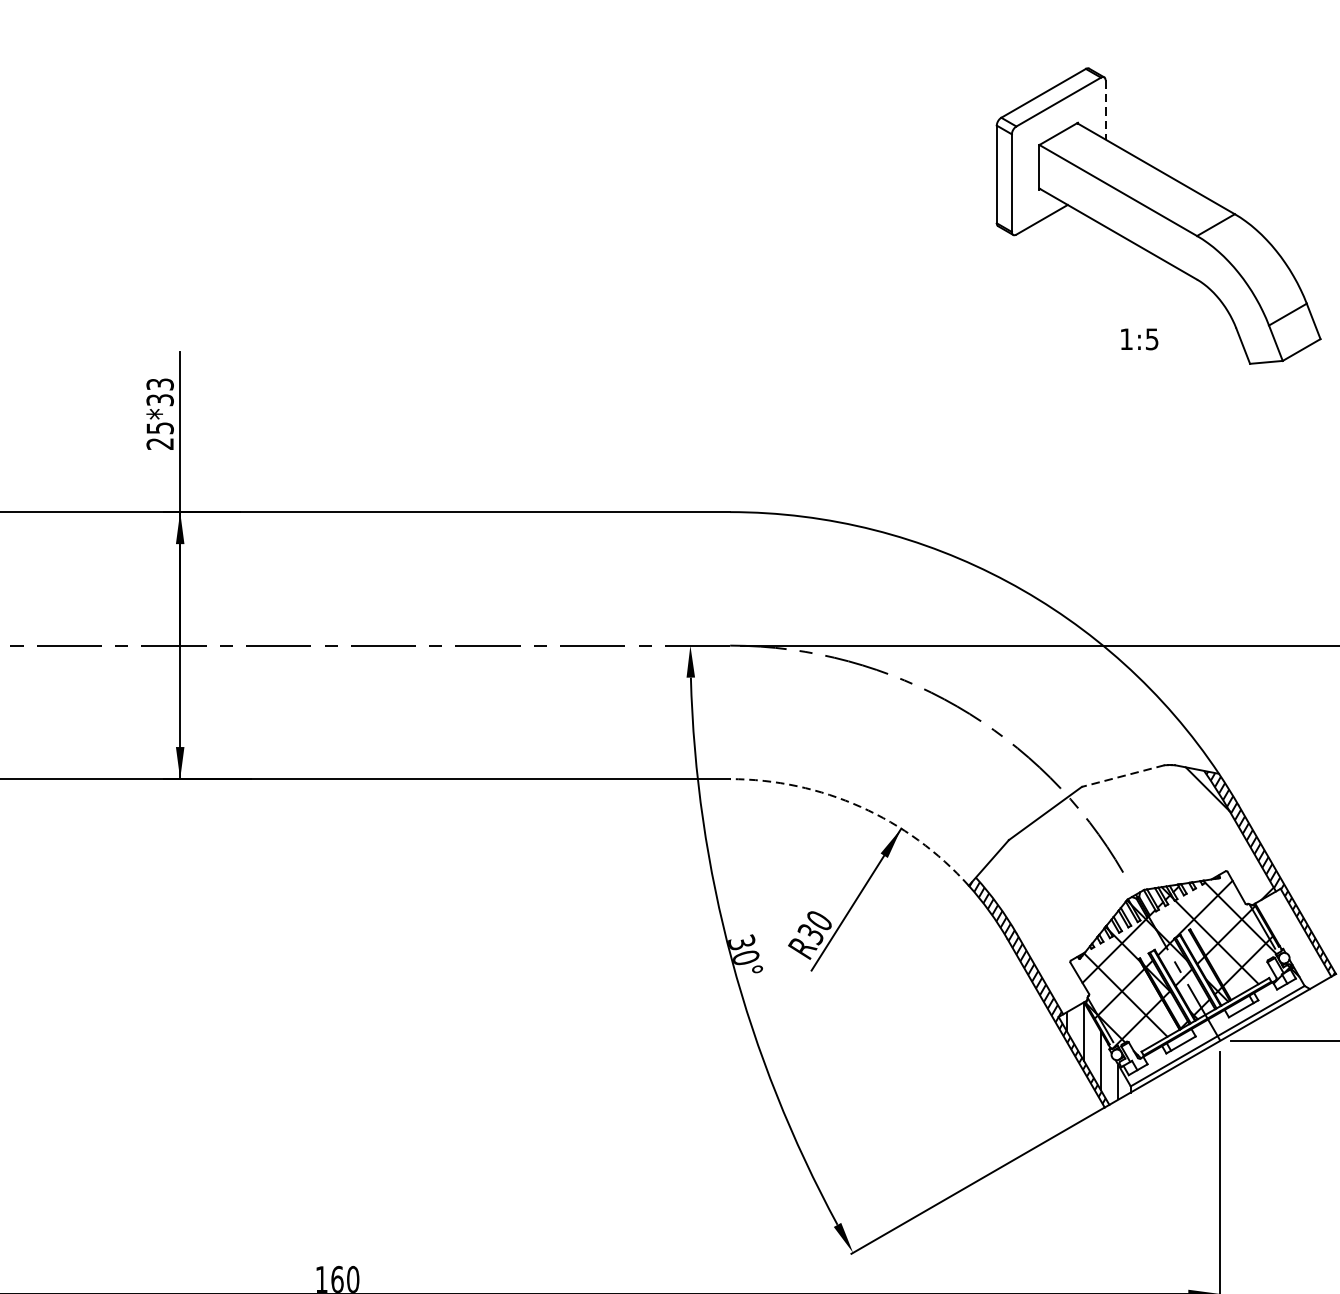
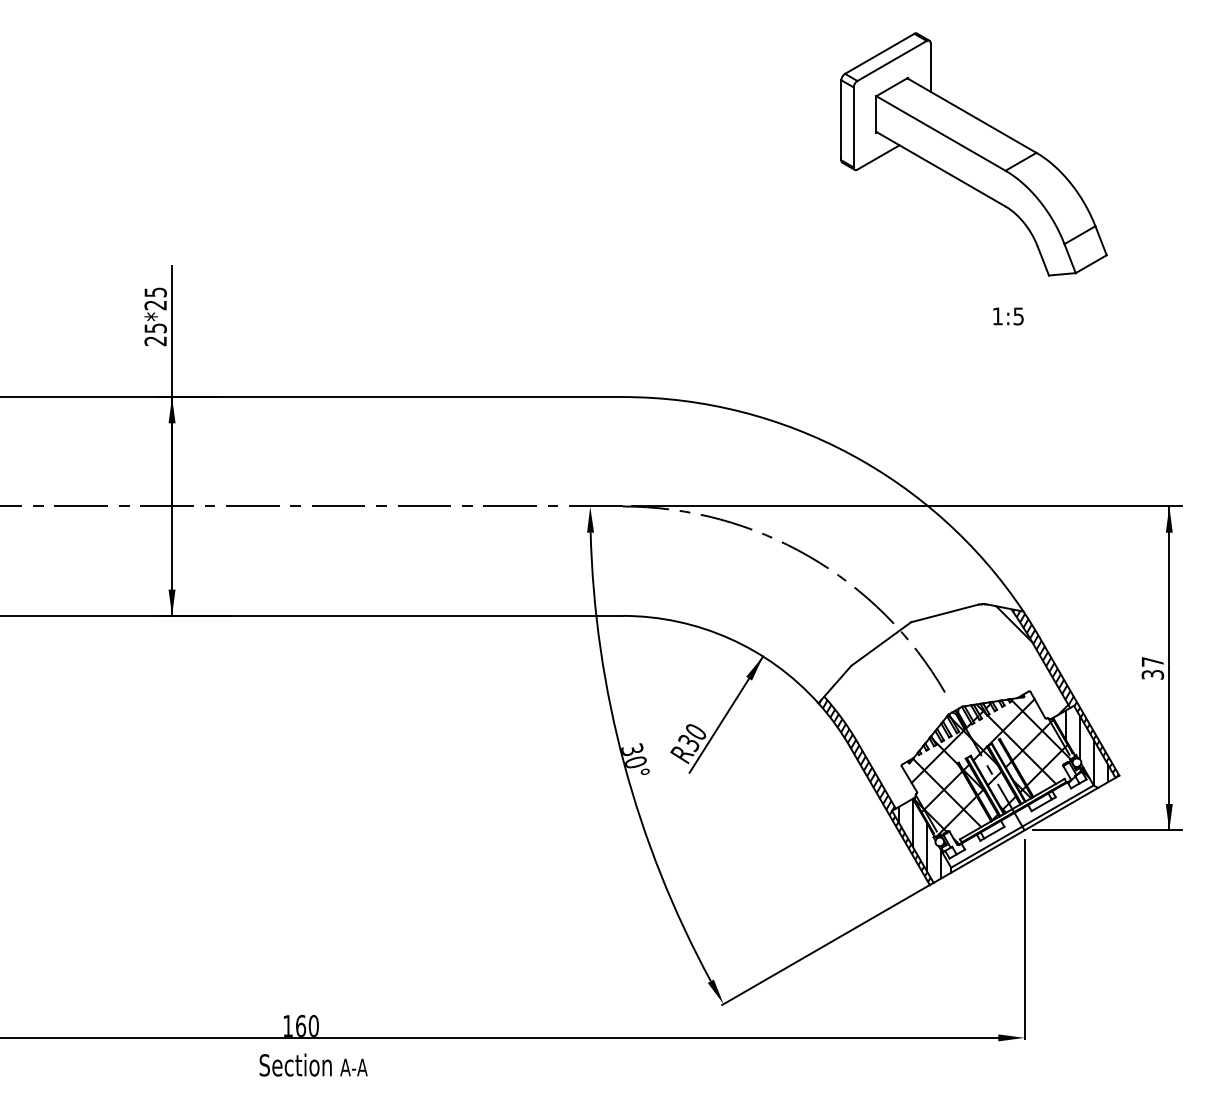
line: (1105, 110) -> (930, 67), dashed -> solid
text: (1139, 339) -> (1008, 316), moved
text: (159, 391) -> (155, 298), 25*33 -> 25*25
line: (1122, 776) -> (944, 613), dashed -> solid
arc: (860, 806) -> (729, 638), dashed -> solid
hatch: (1295, 939) -> (1086, 747), added

